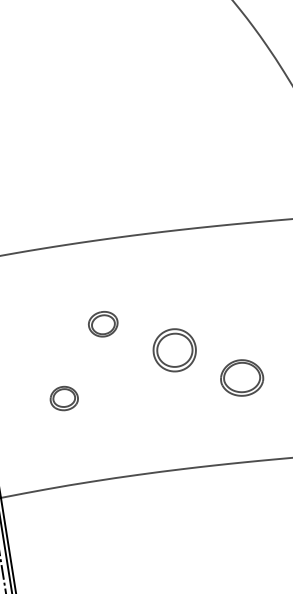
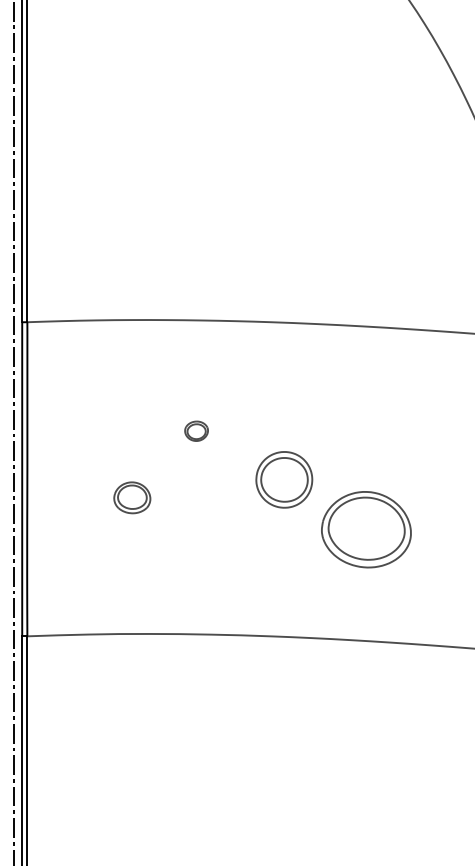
part: (103, 324) -> (196, 431), size x0.6
part: (241, 377) -> (365, 529), size x1.6
part: (64, 398) -> (132, 497), moved

